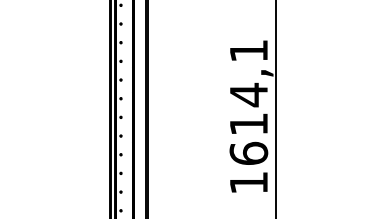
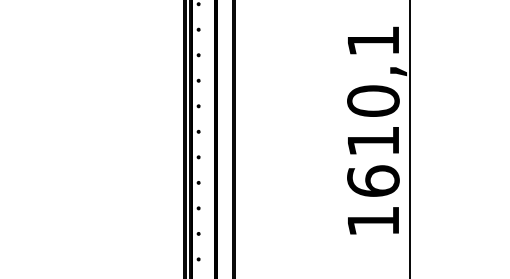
text: (248, 94) -> (372, 100), 1614,1 -> 1610,1

